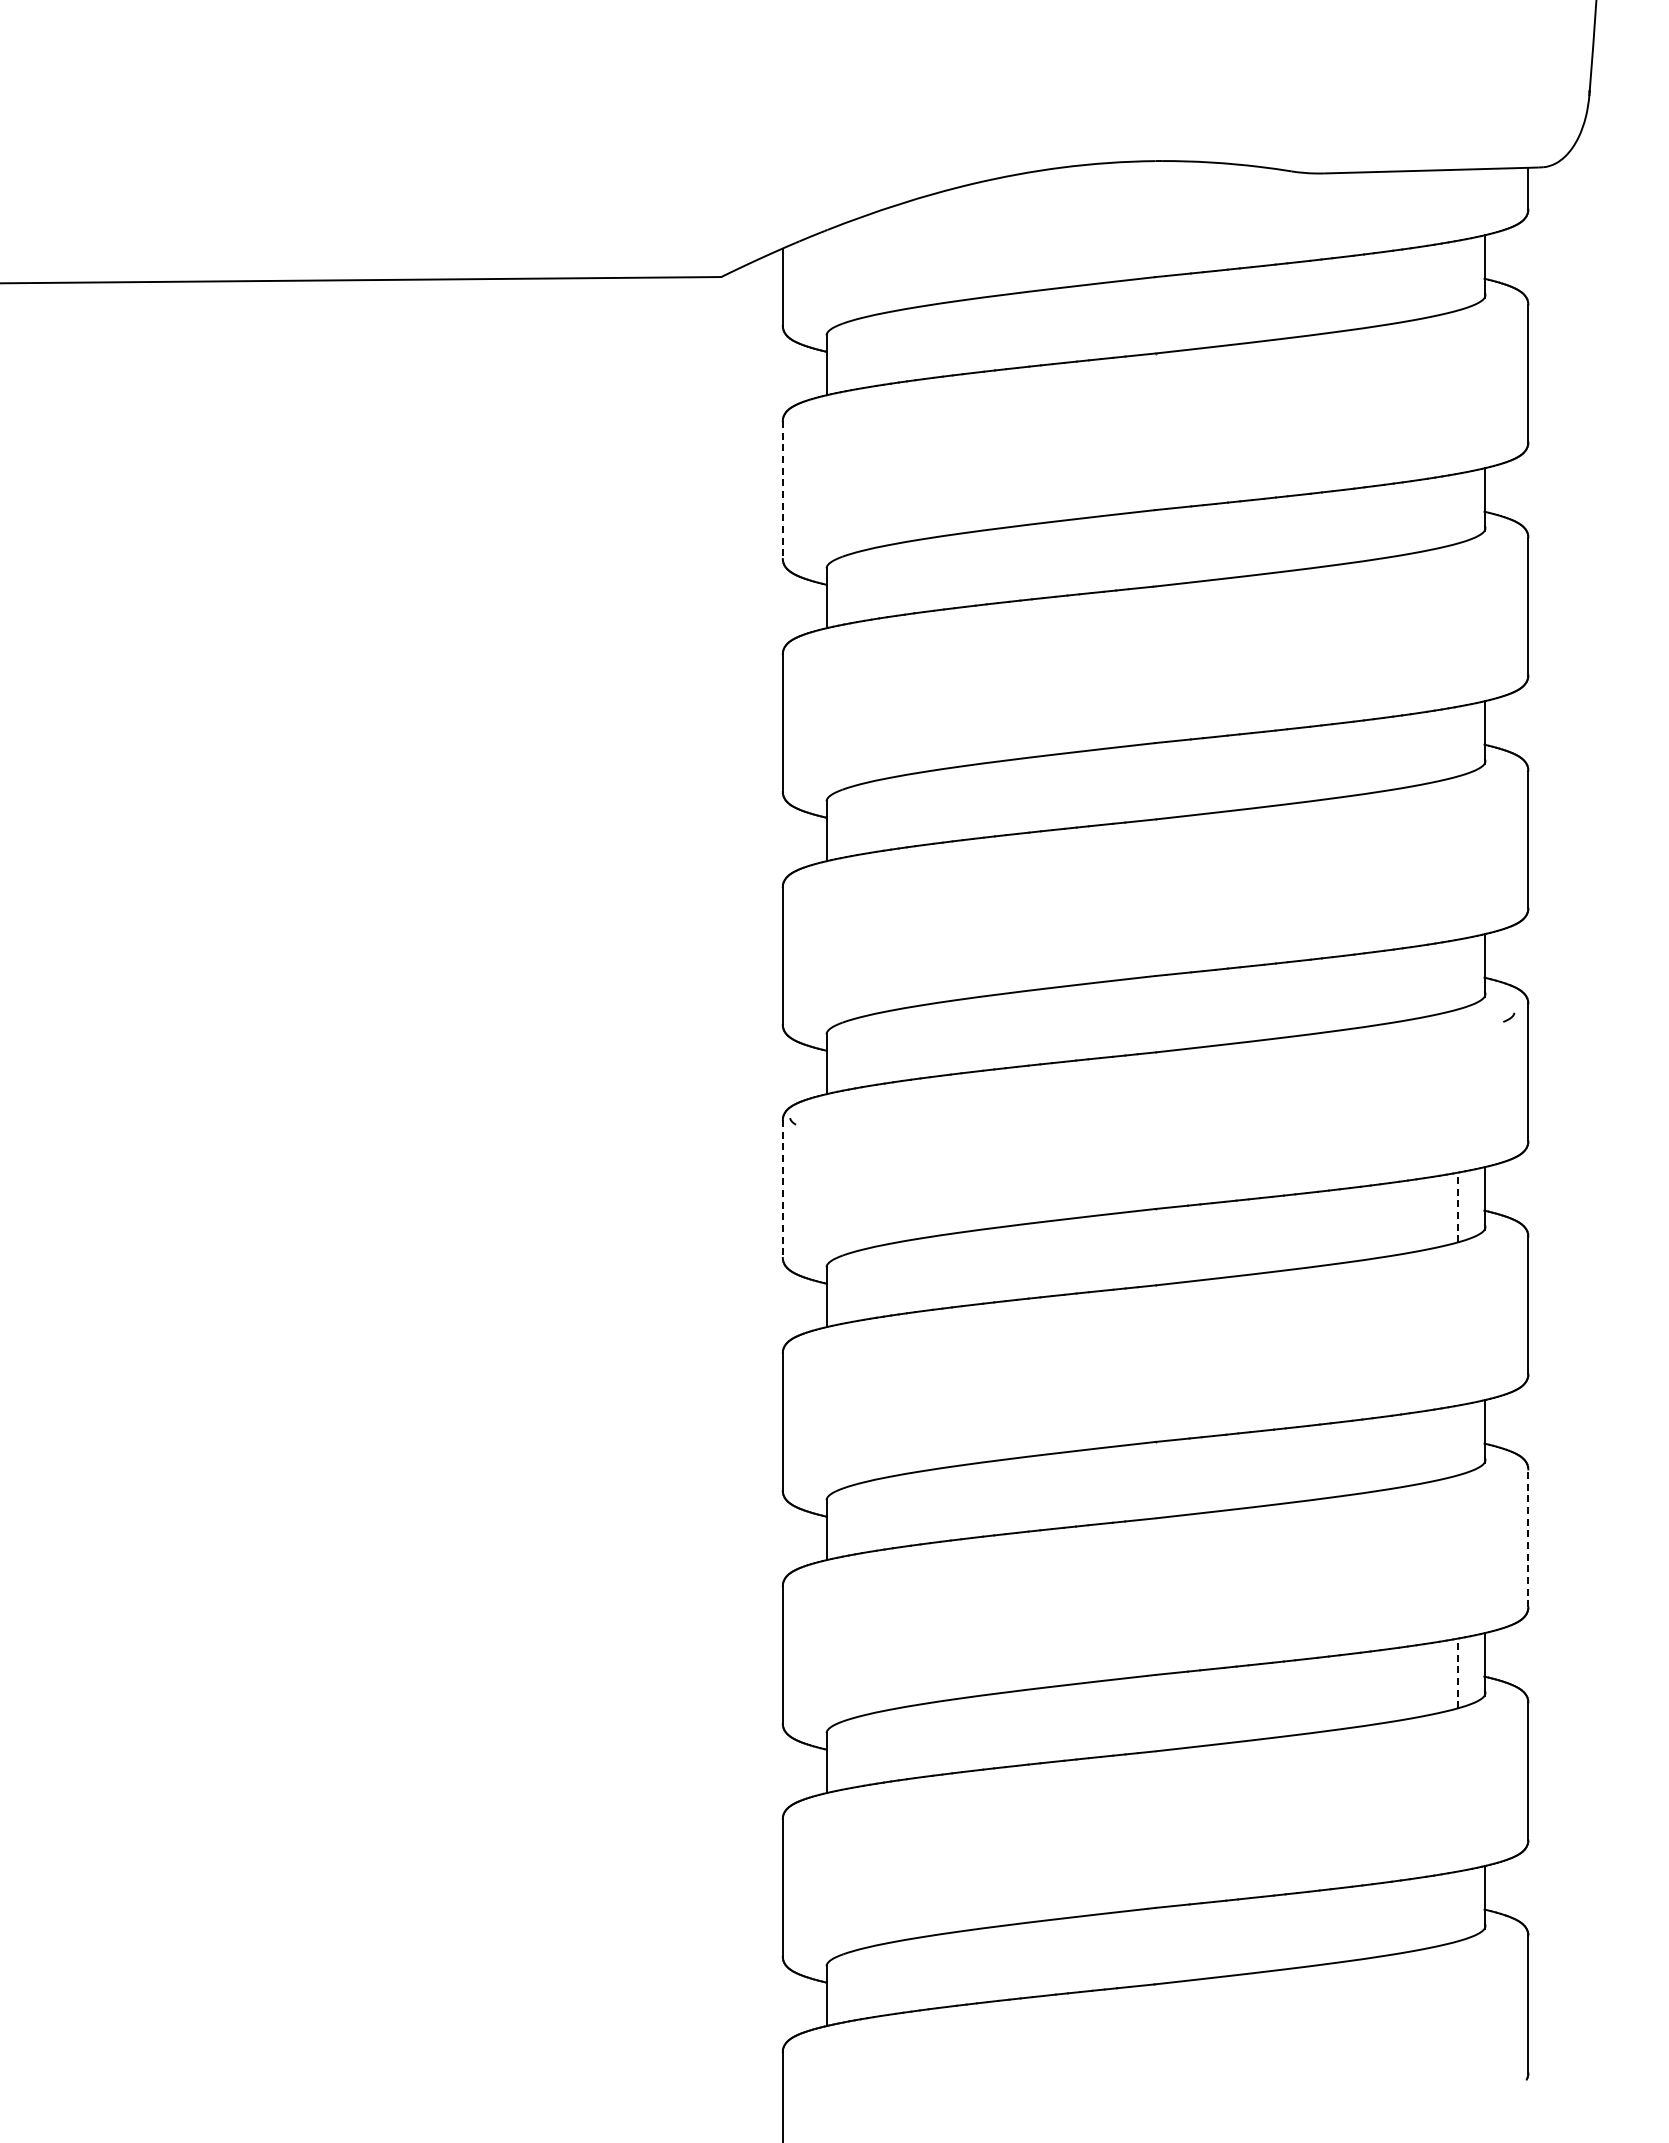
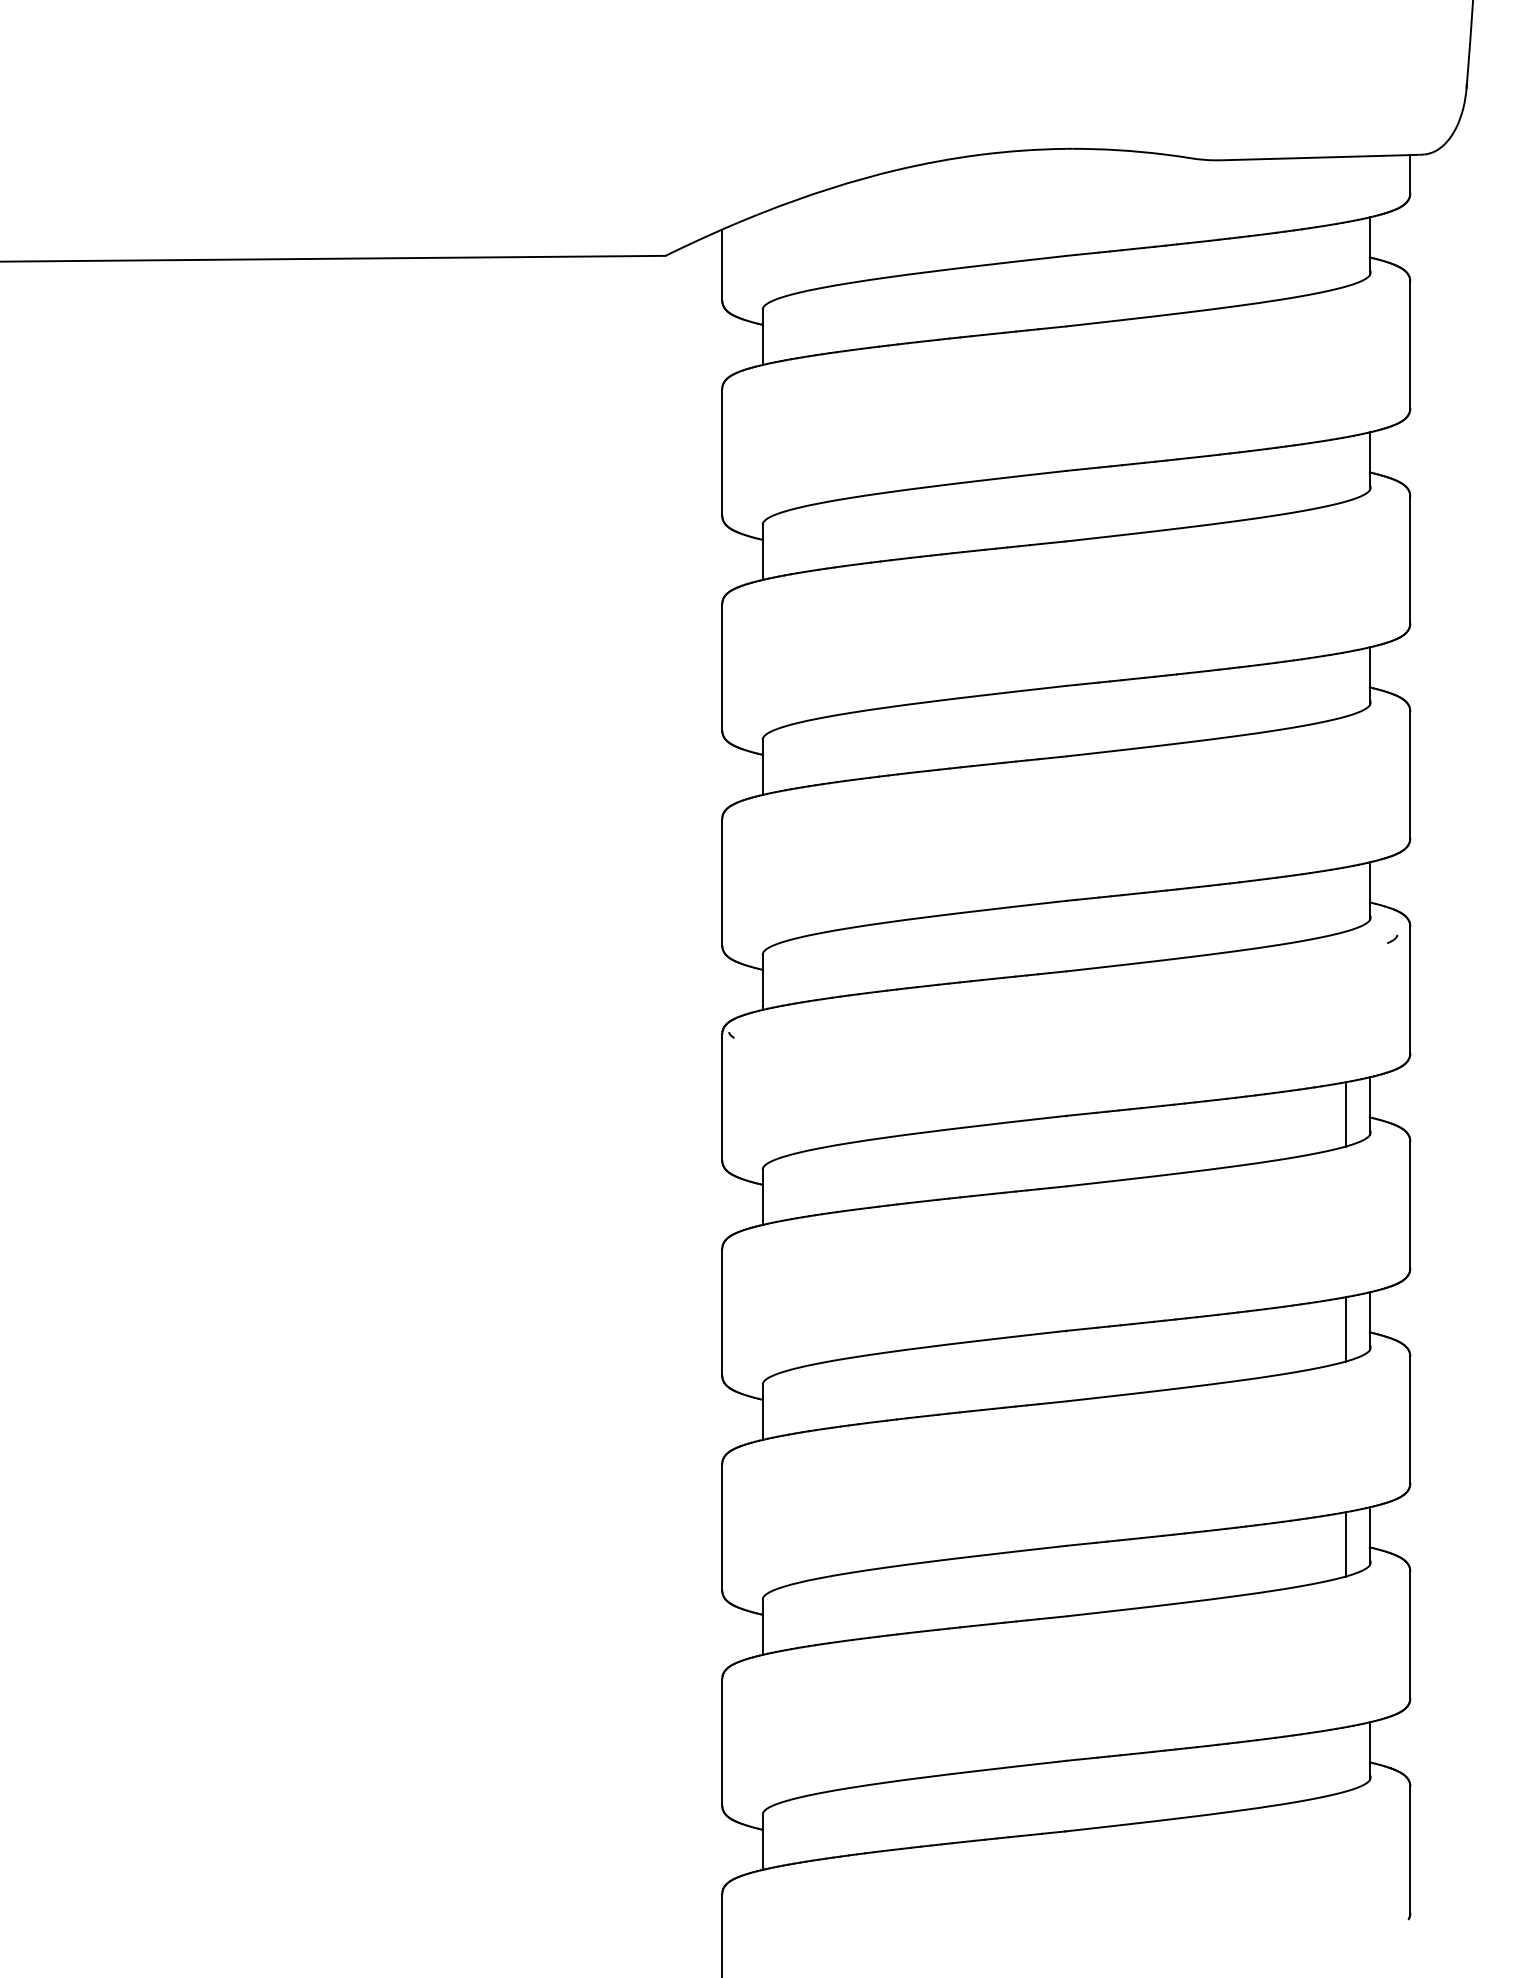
line: (782, 490) -> (722, 452), dashed -> solid
line: (782, 1188) -> (722, 1096), dashed -> solid
line: (1458, 1207) -> (1345, 1114), dashed -> solid
line: (1458, 1440) -> (1345, 1329), added
line: (1528, 1538) -> (1410, 1419), dashed -> solid
line: (1458, 1673) -> (1345, 1544), dashed -> solid

